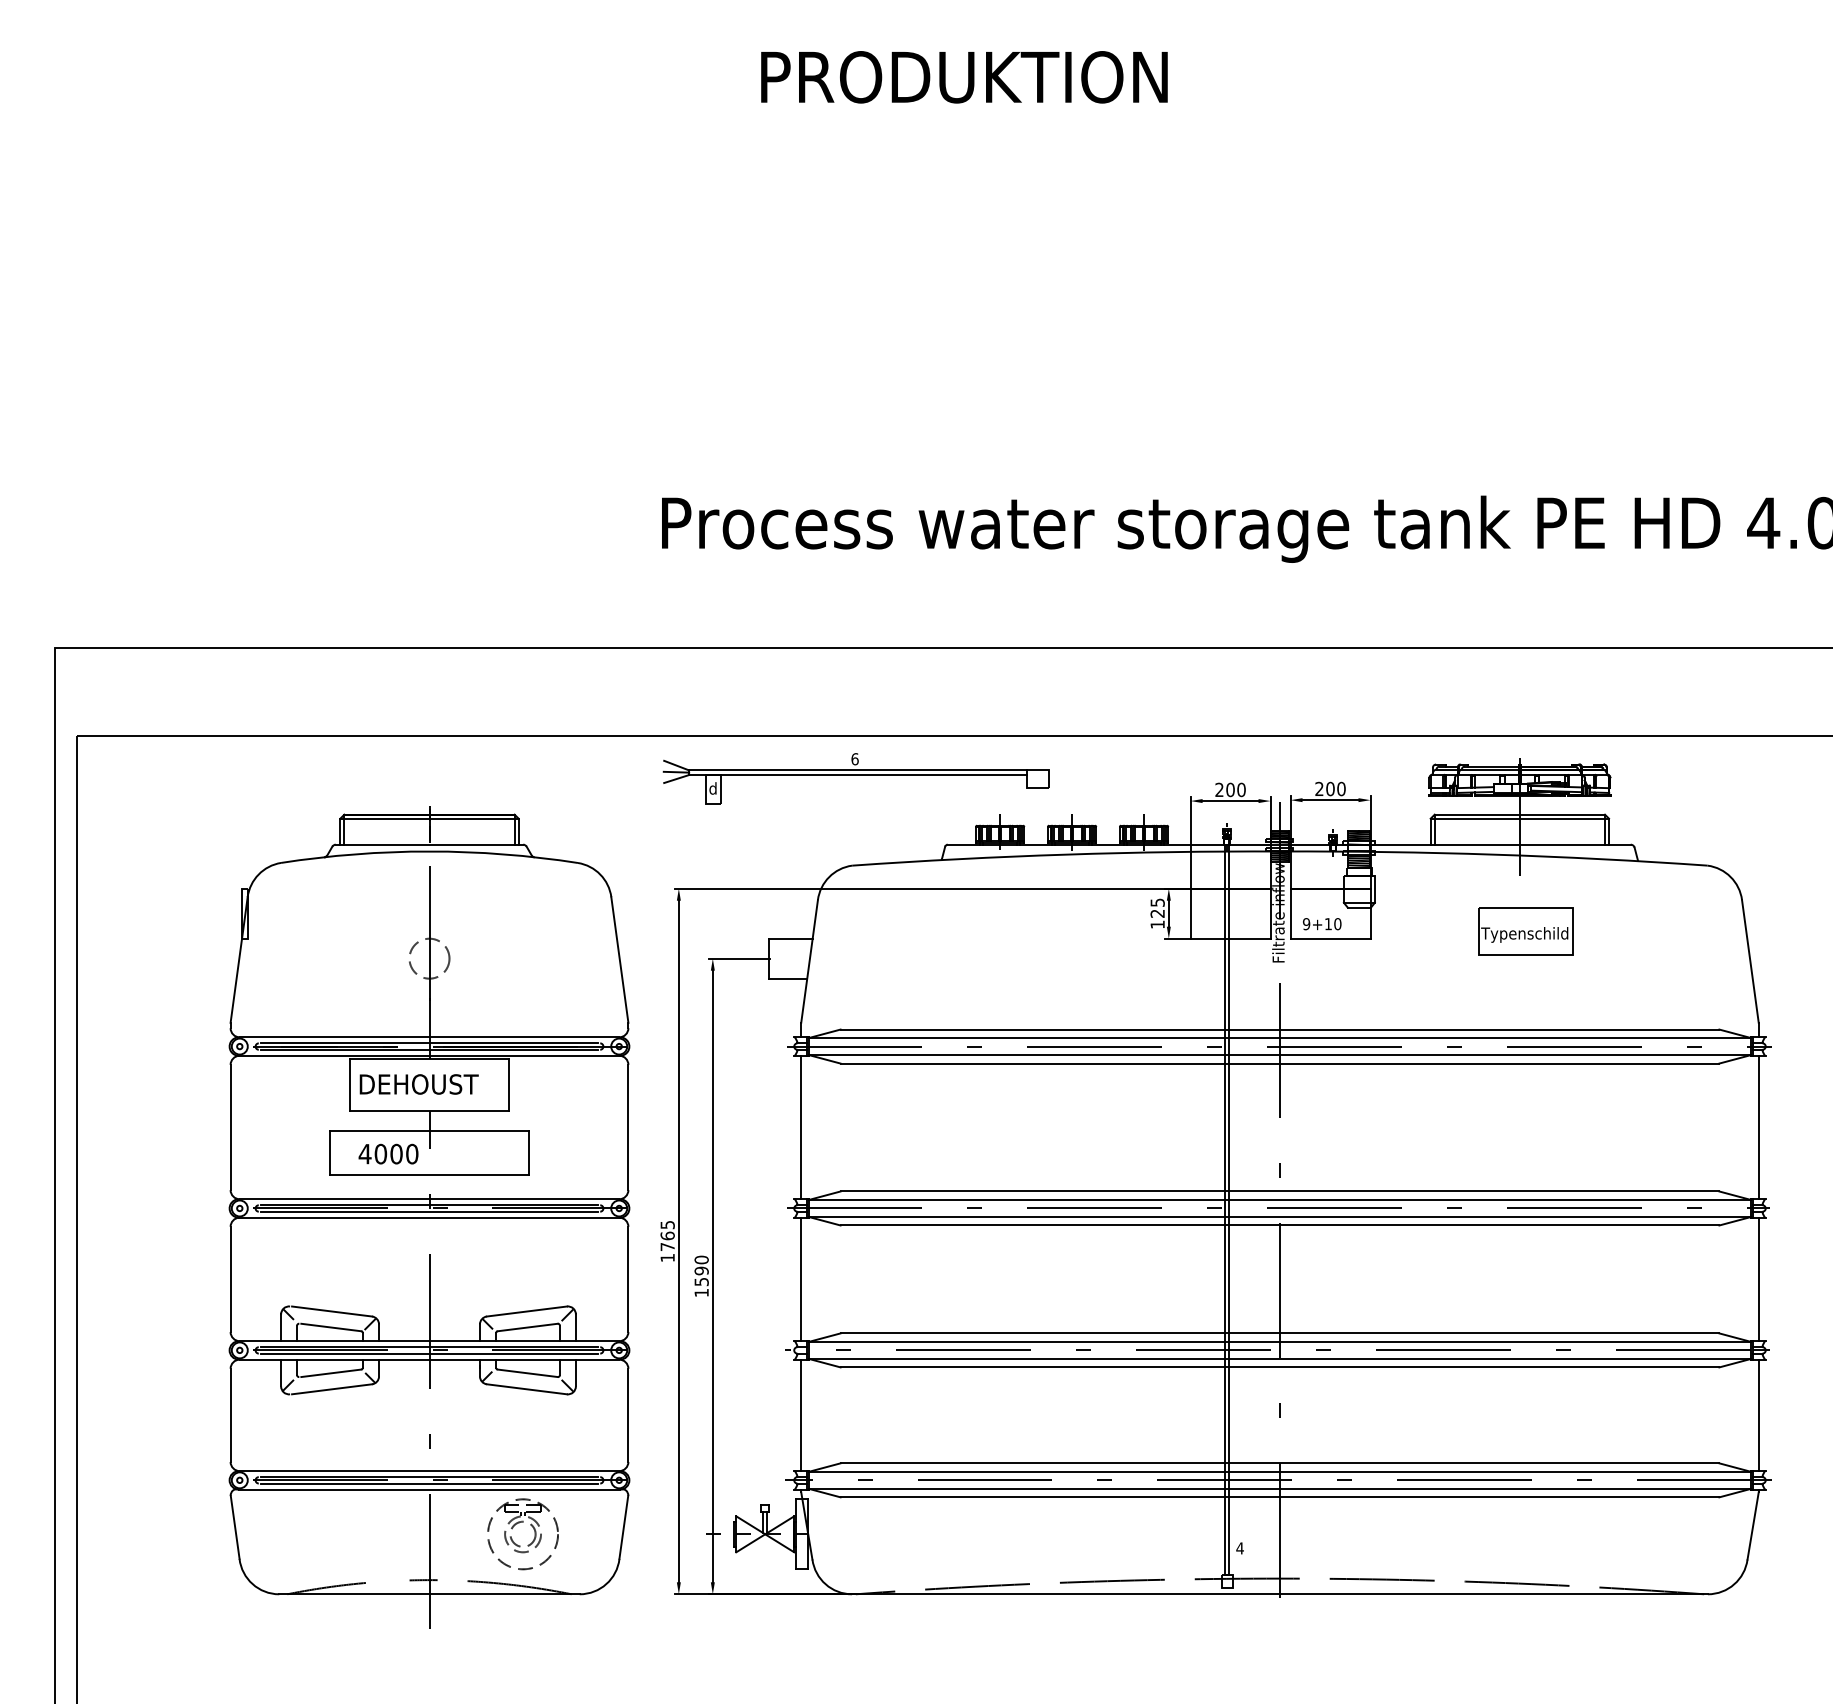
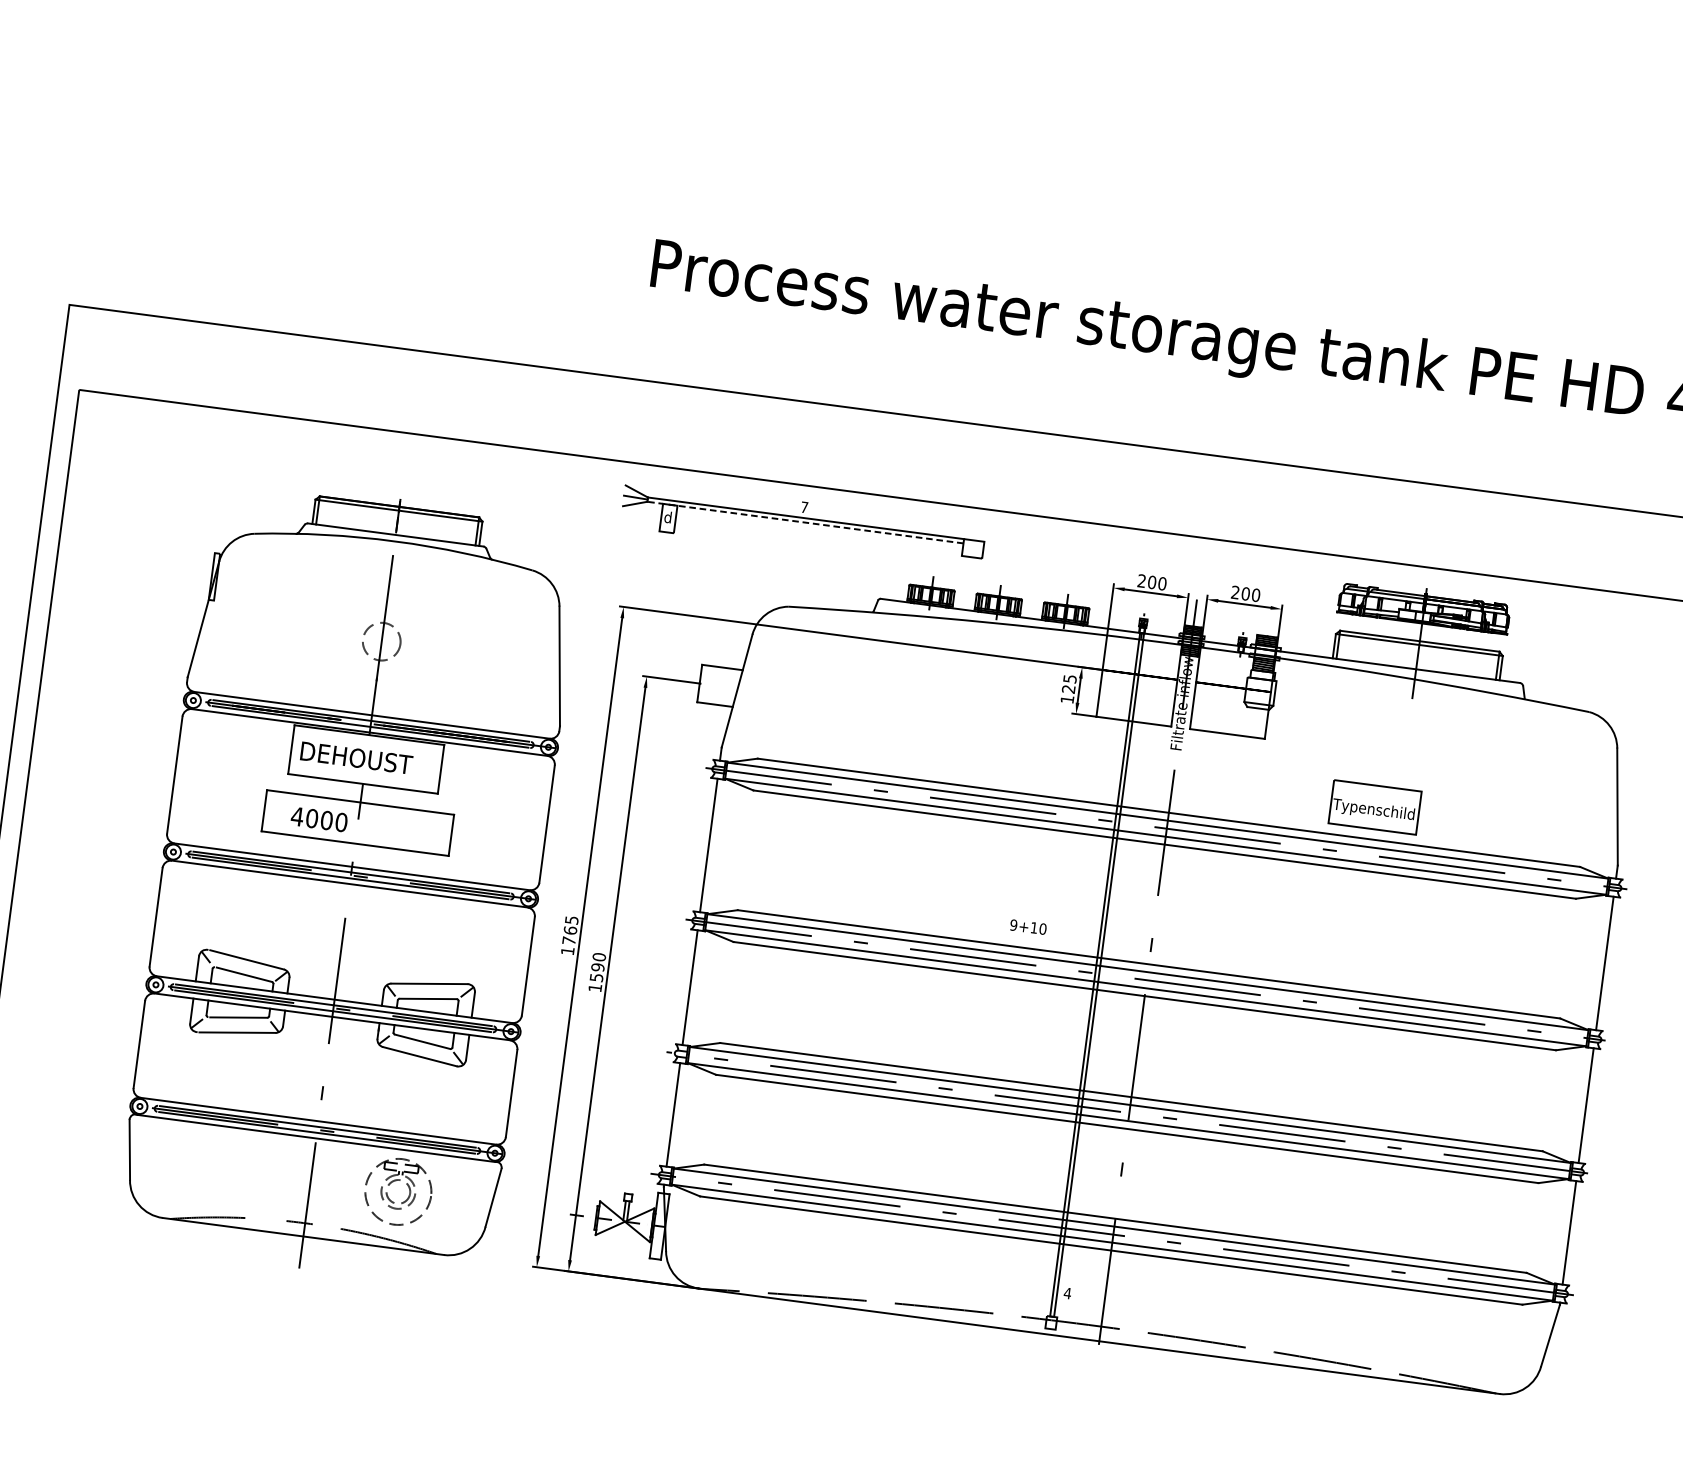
text: (854, 759) -> (804, 507), 6 -> 7
line: (858, 775) -> (805, 523), solid -> dashed
text: (1322, 924) -> (1028, 927), moved
part: (1525, 931) -> (1374, 807), moved

